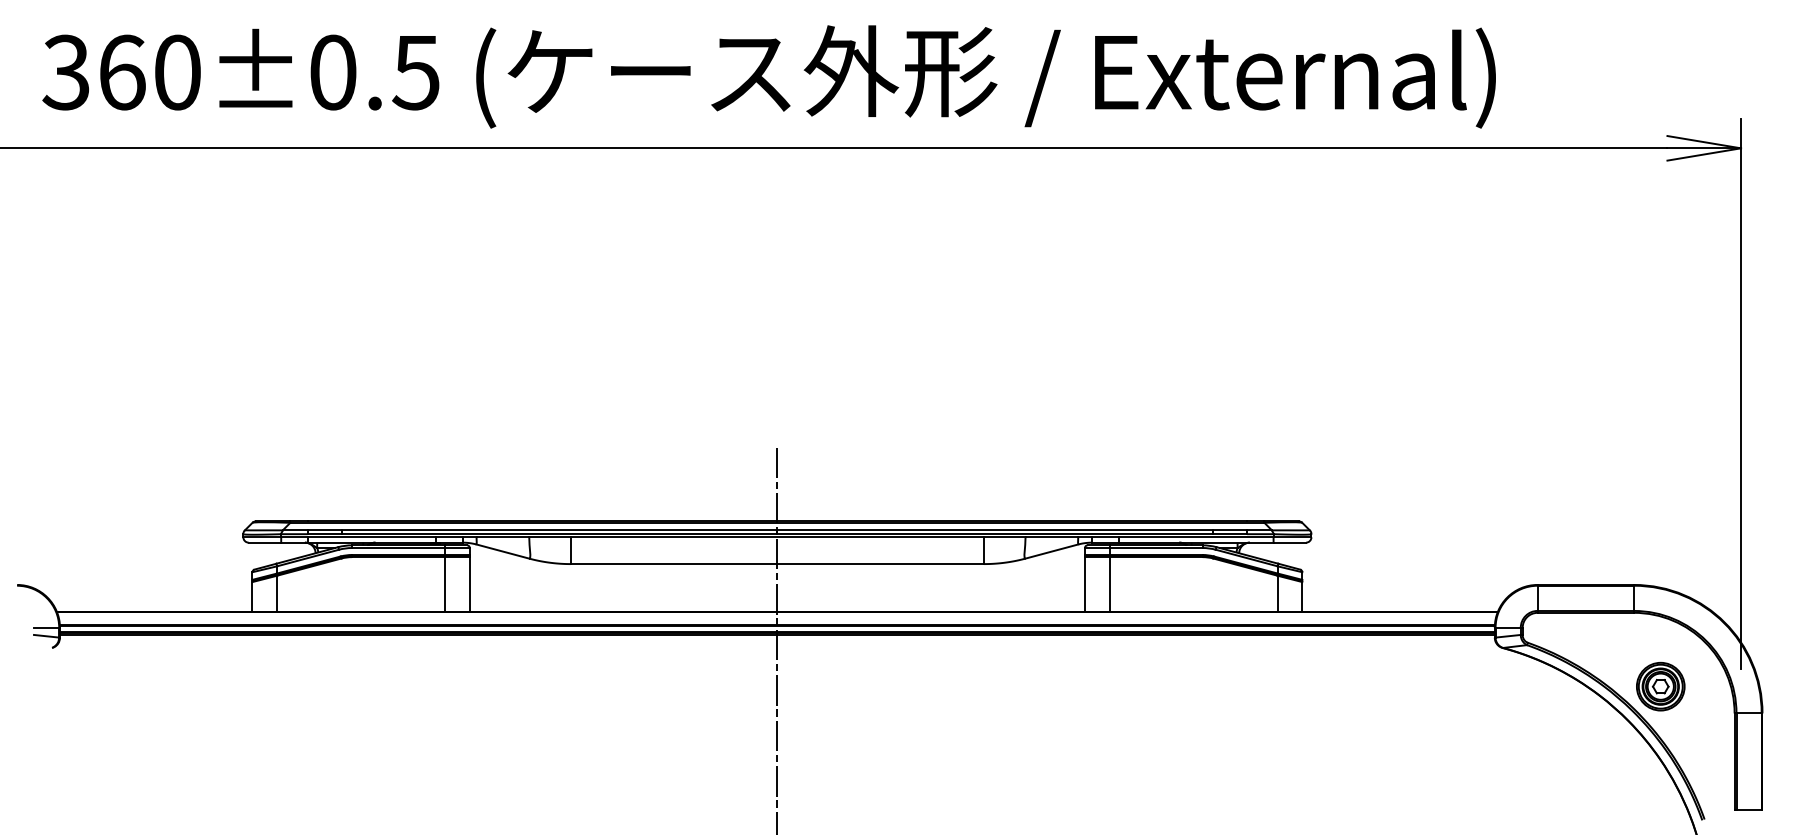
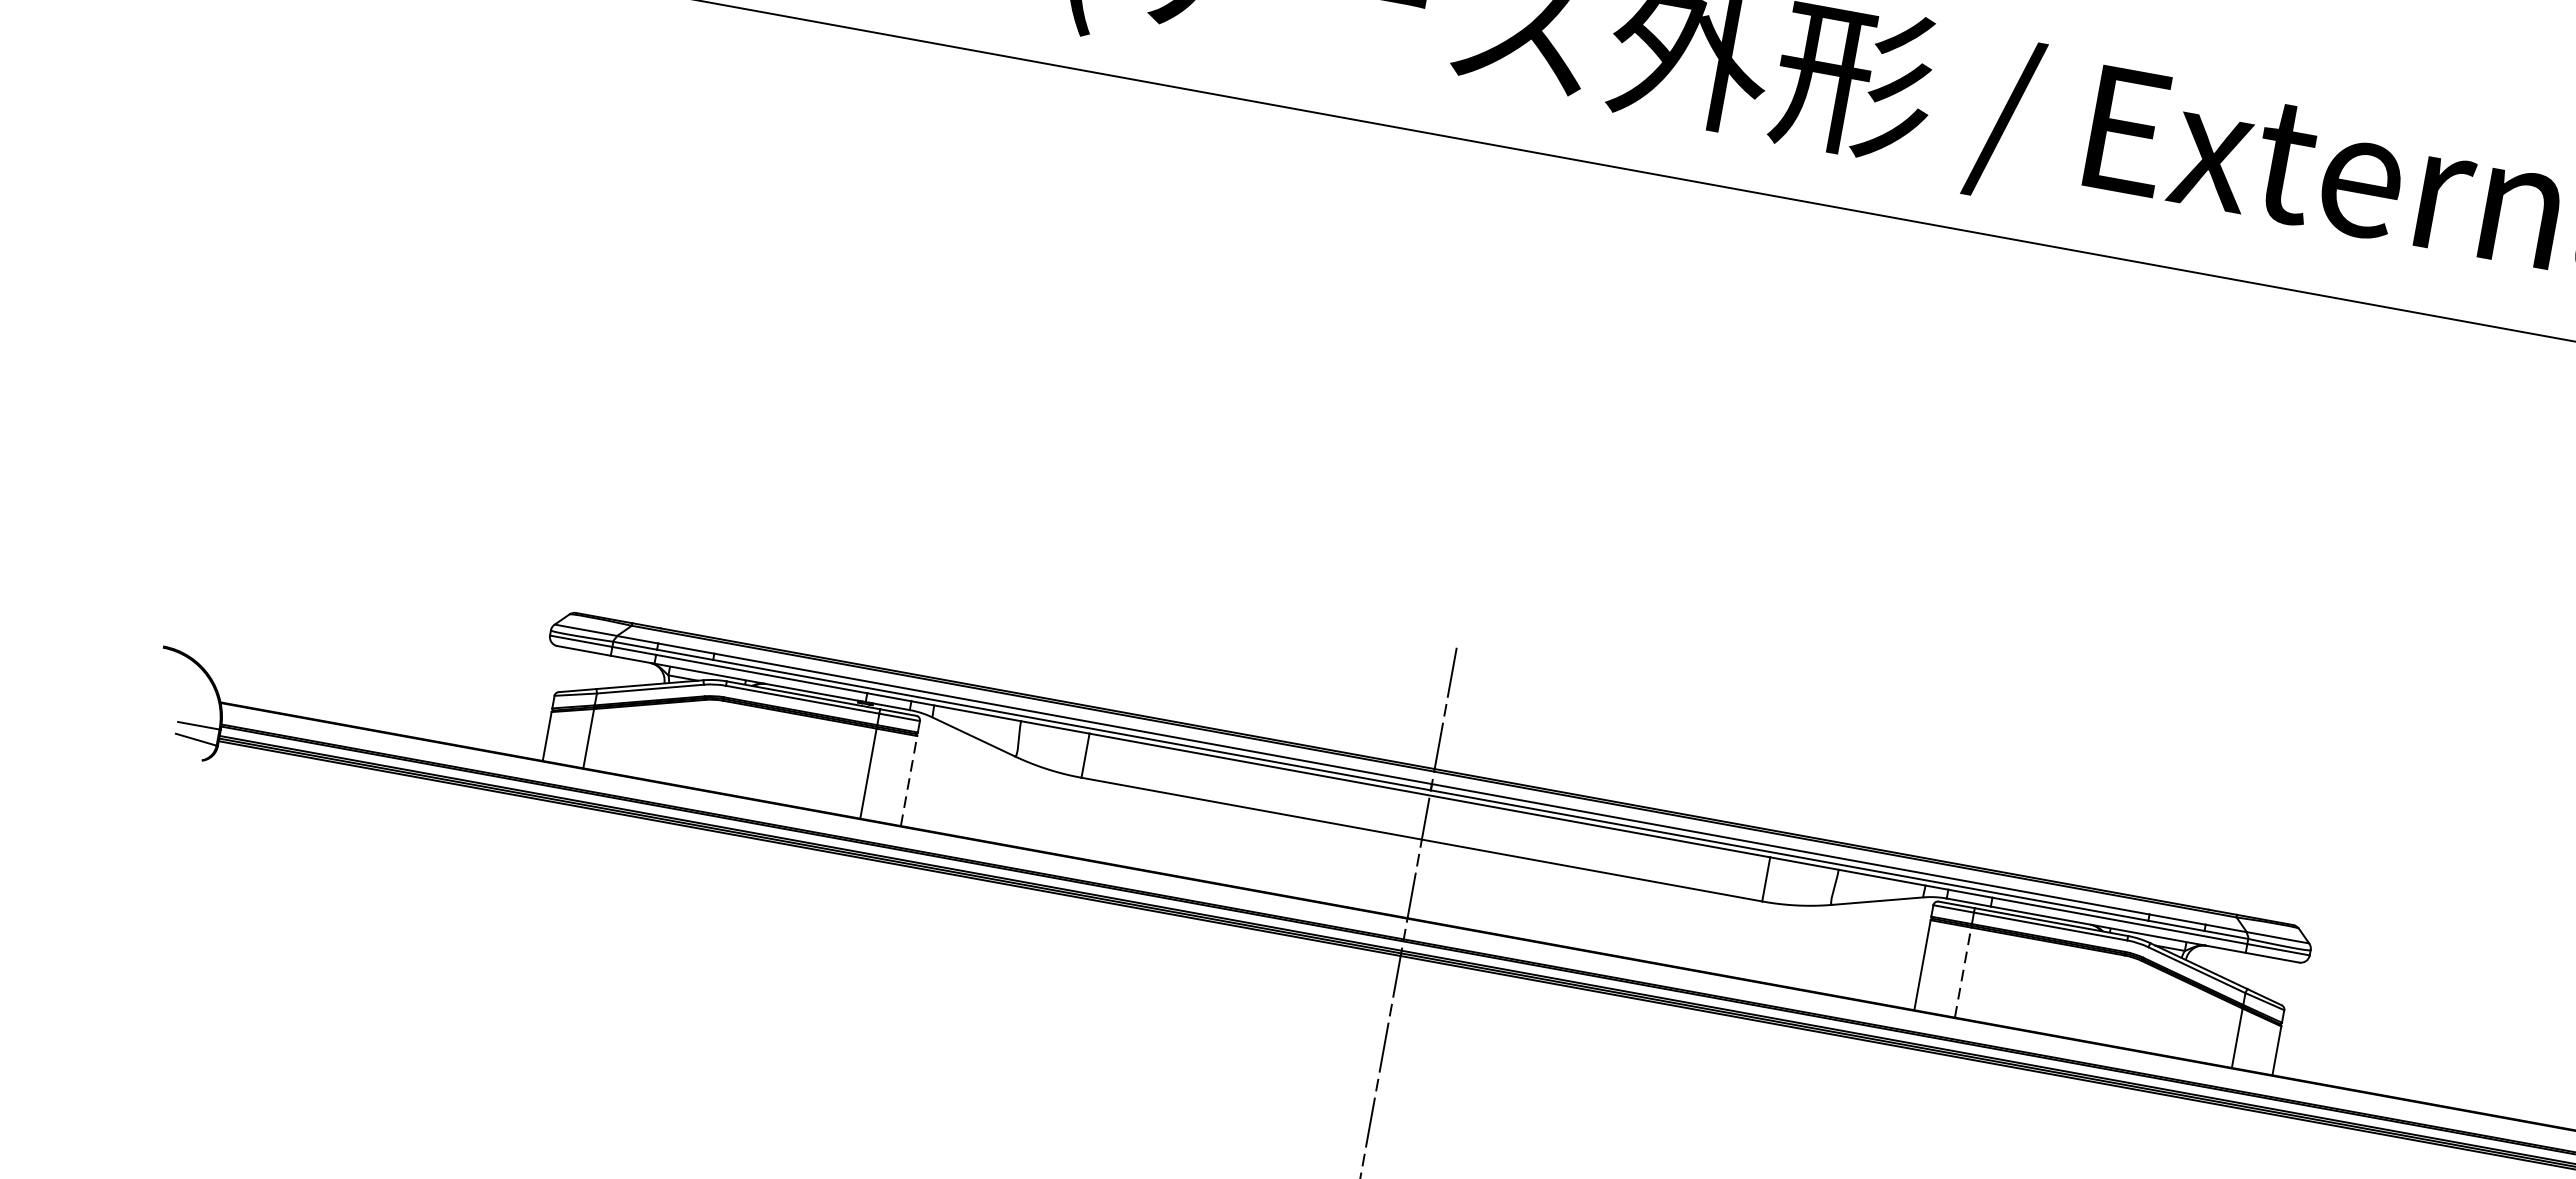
line: (469, 583) -> (908, 779), solid -> dashed
line: (1109, 583) -> (1963, 971), solid -> dashed

